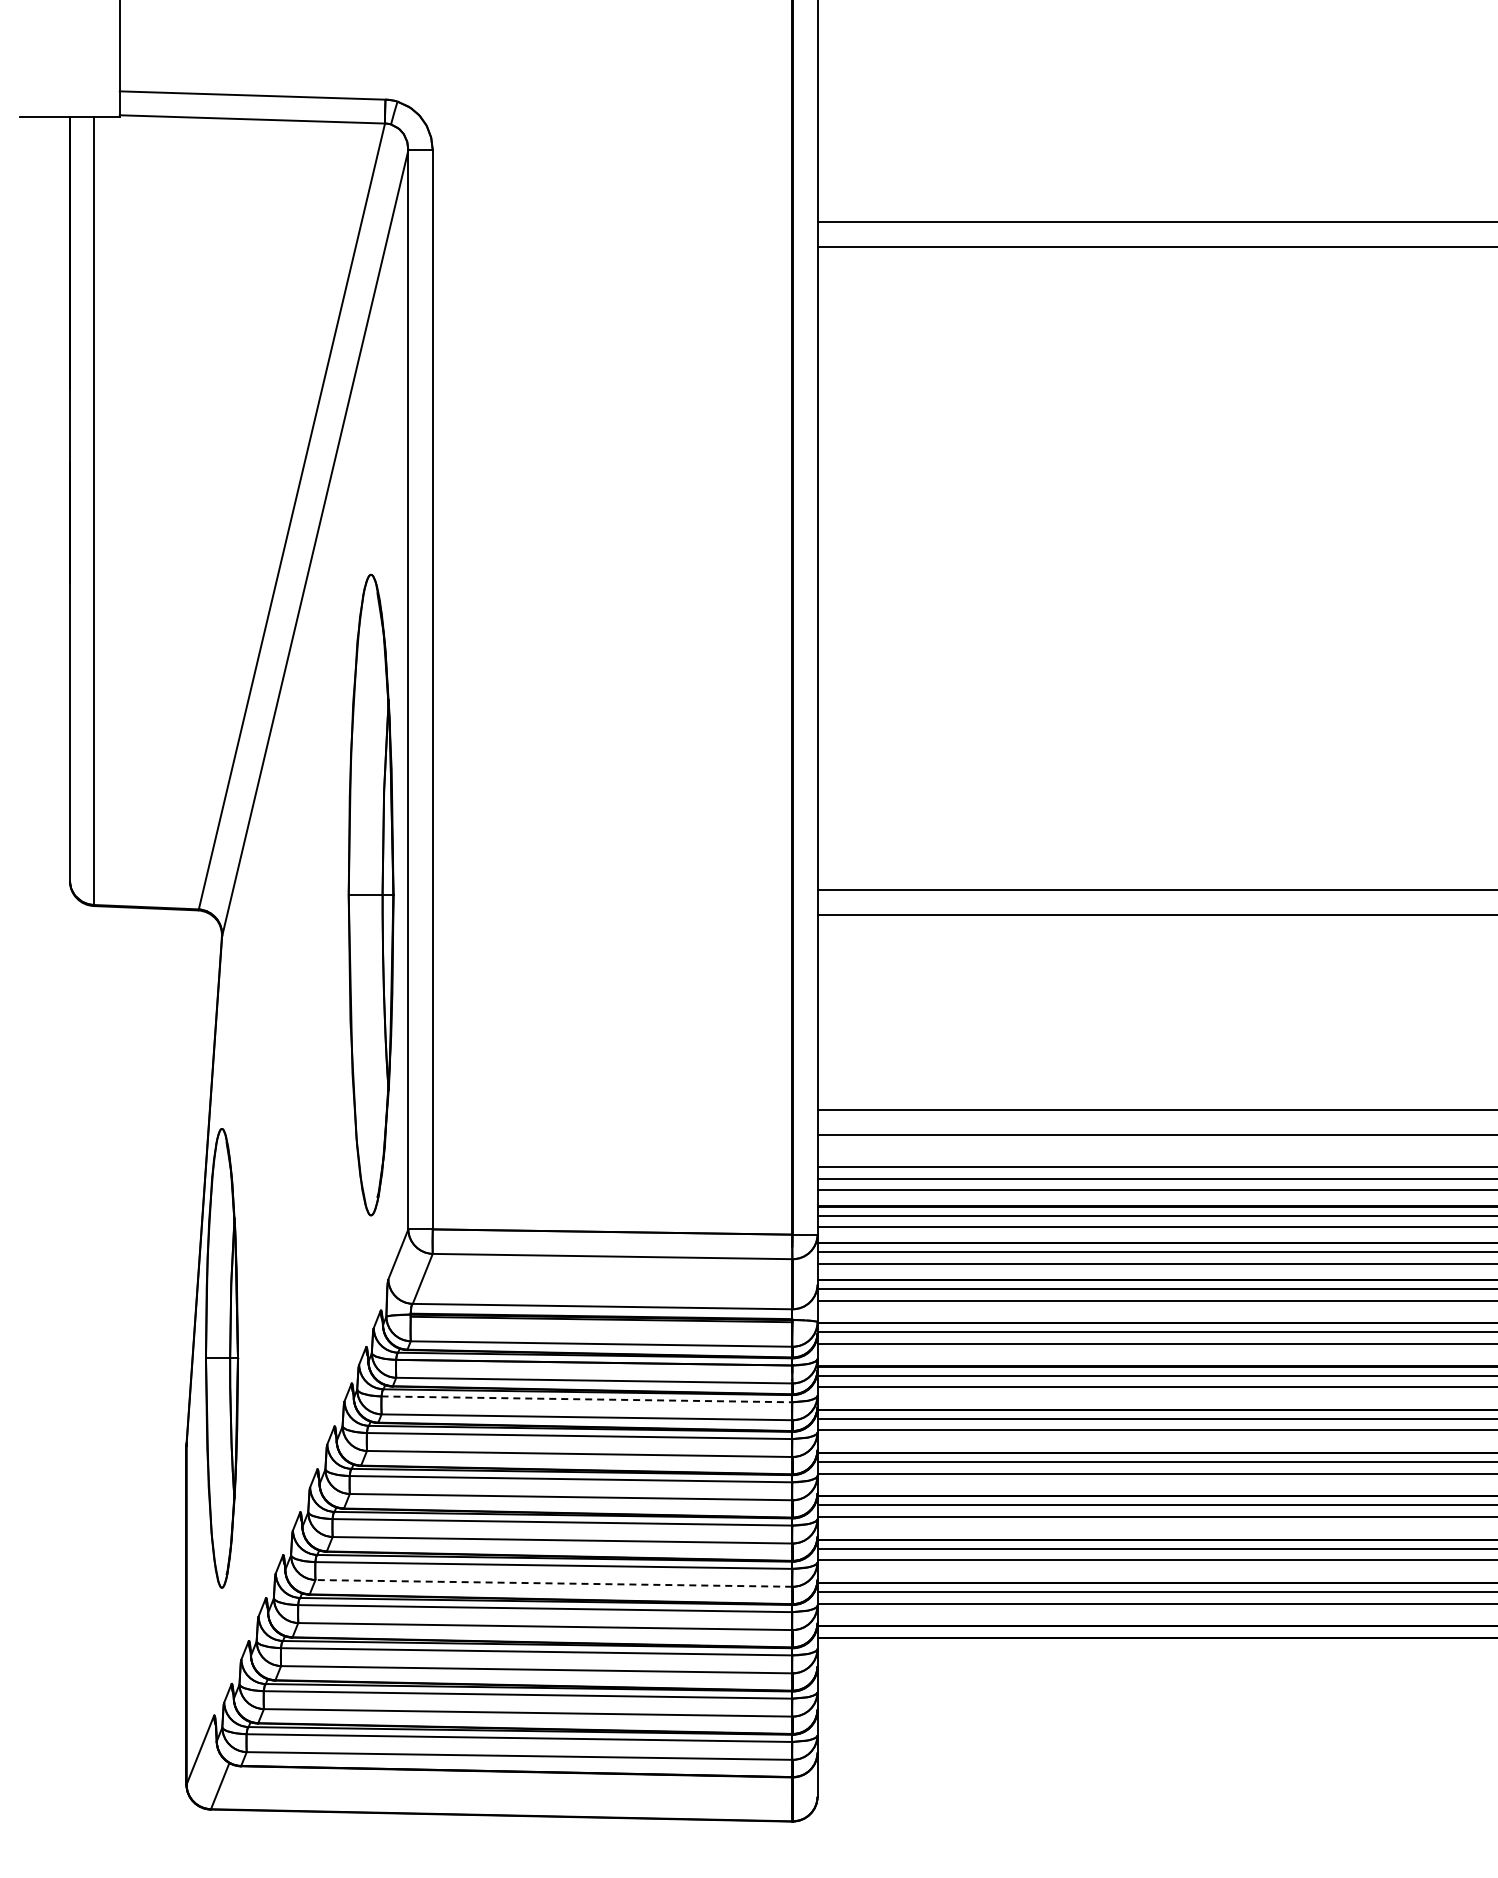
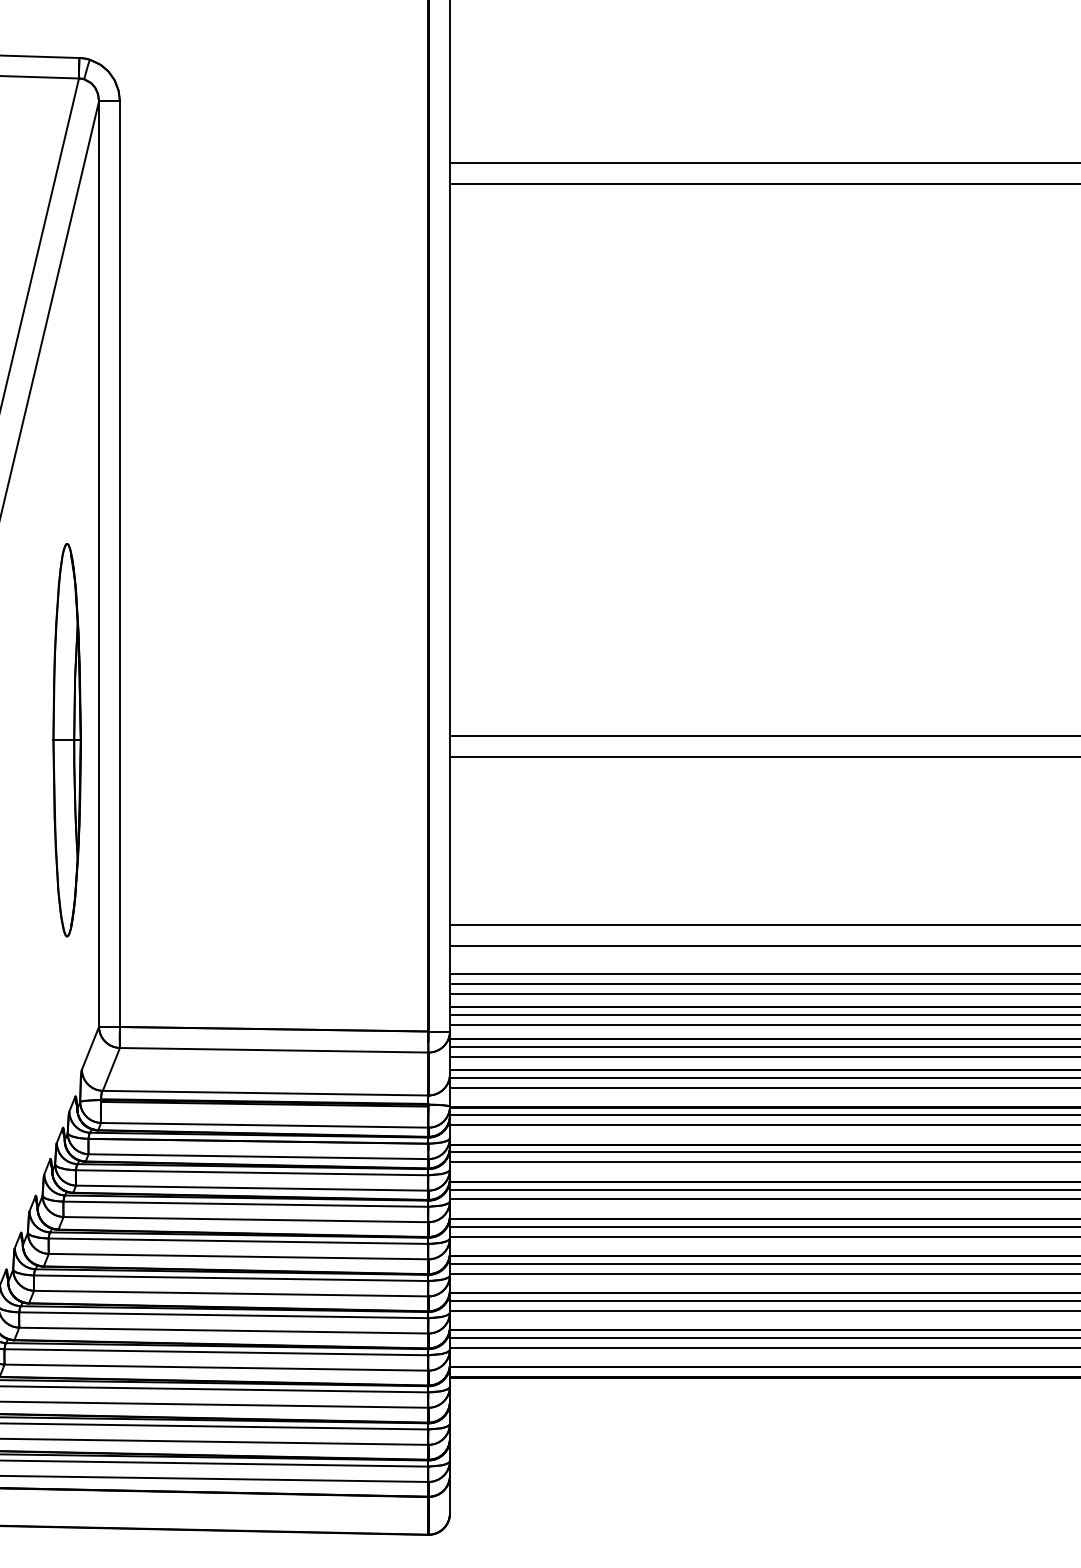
part: (371, 894) -> (67, 739), size x0.71
line: (587, 1399) -> (252, 1172), dashed -> solid
line: (553, 1583) -> (223, 1330), dashed -> solid

